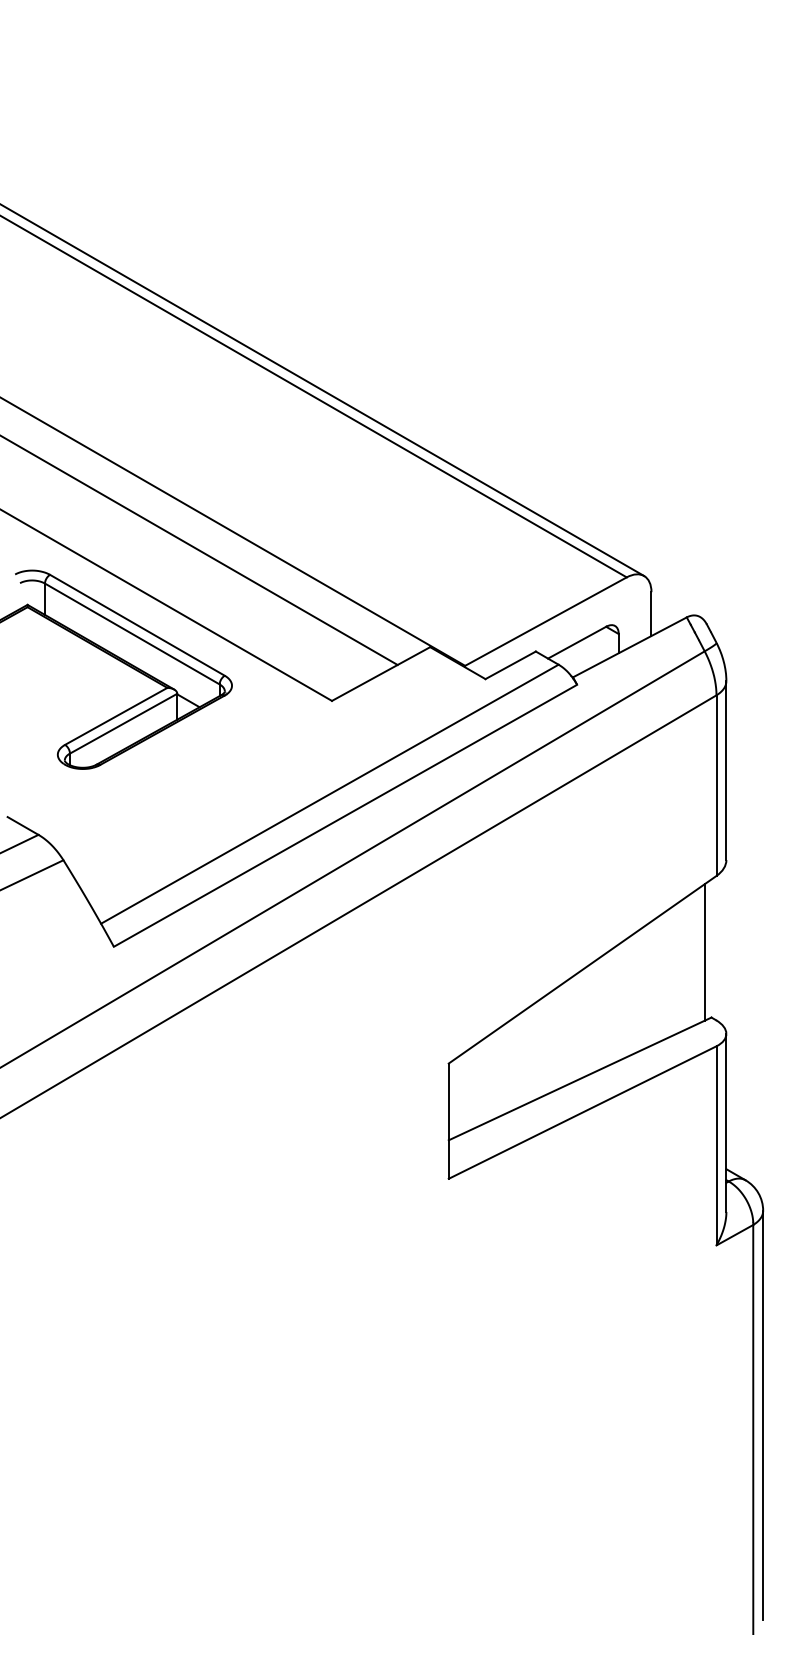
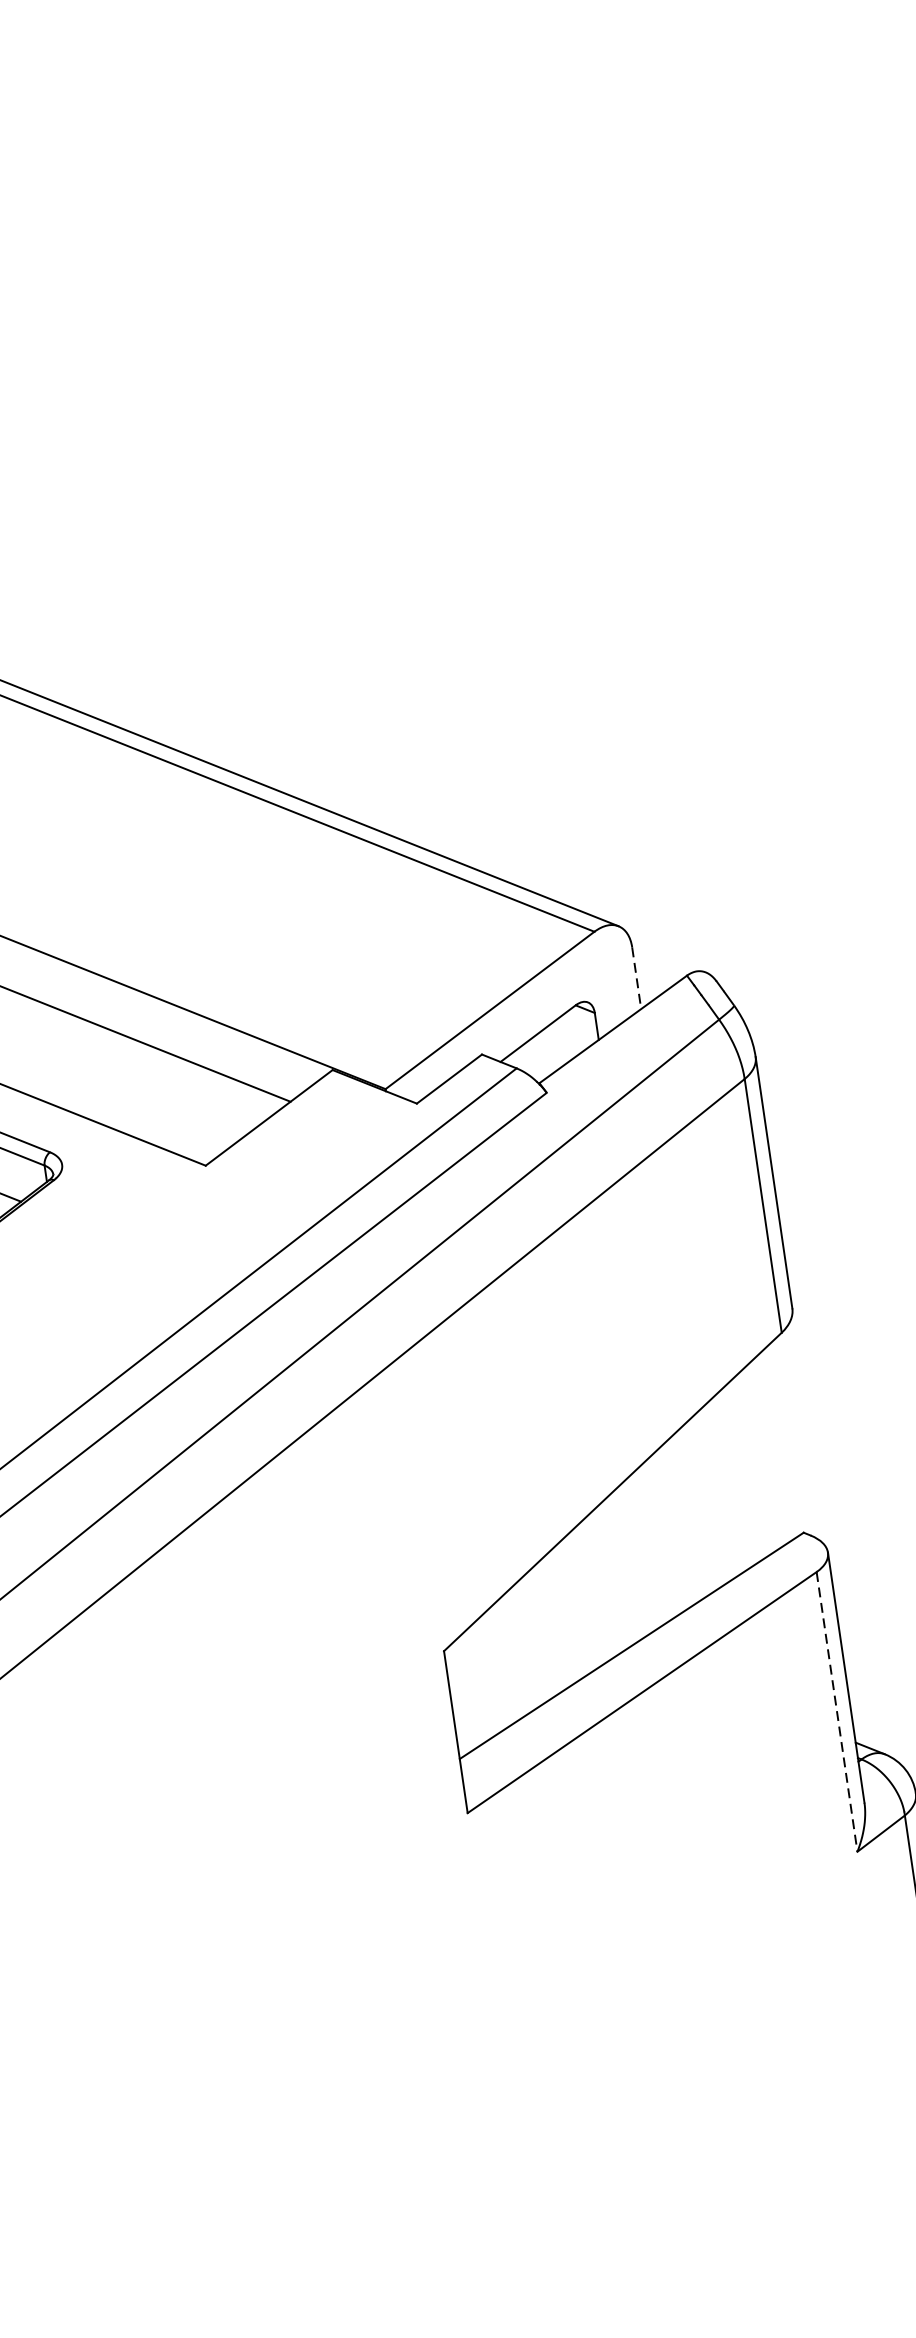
line: (651, 614) -> (636, 978), solid -> dashed
line: (705, 951) -> (781, 1441), removed
line: (716, 1145) -> (836, 1711), solid -> dashed

